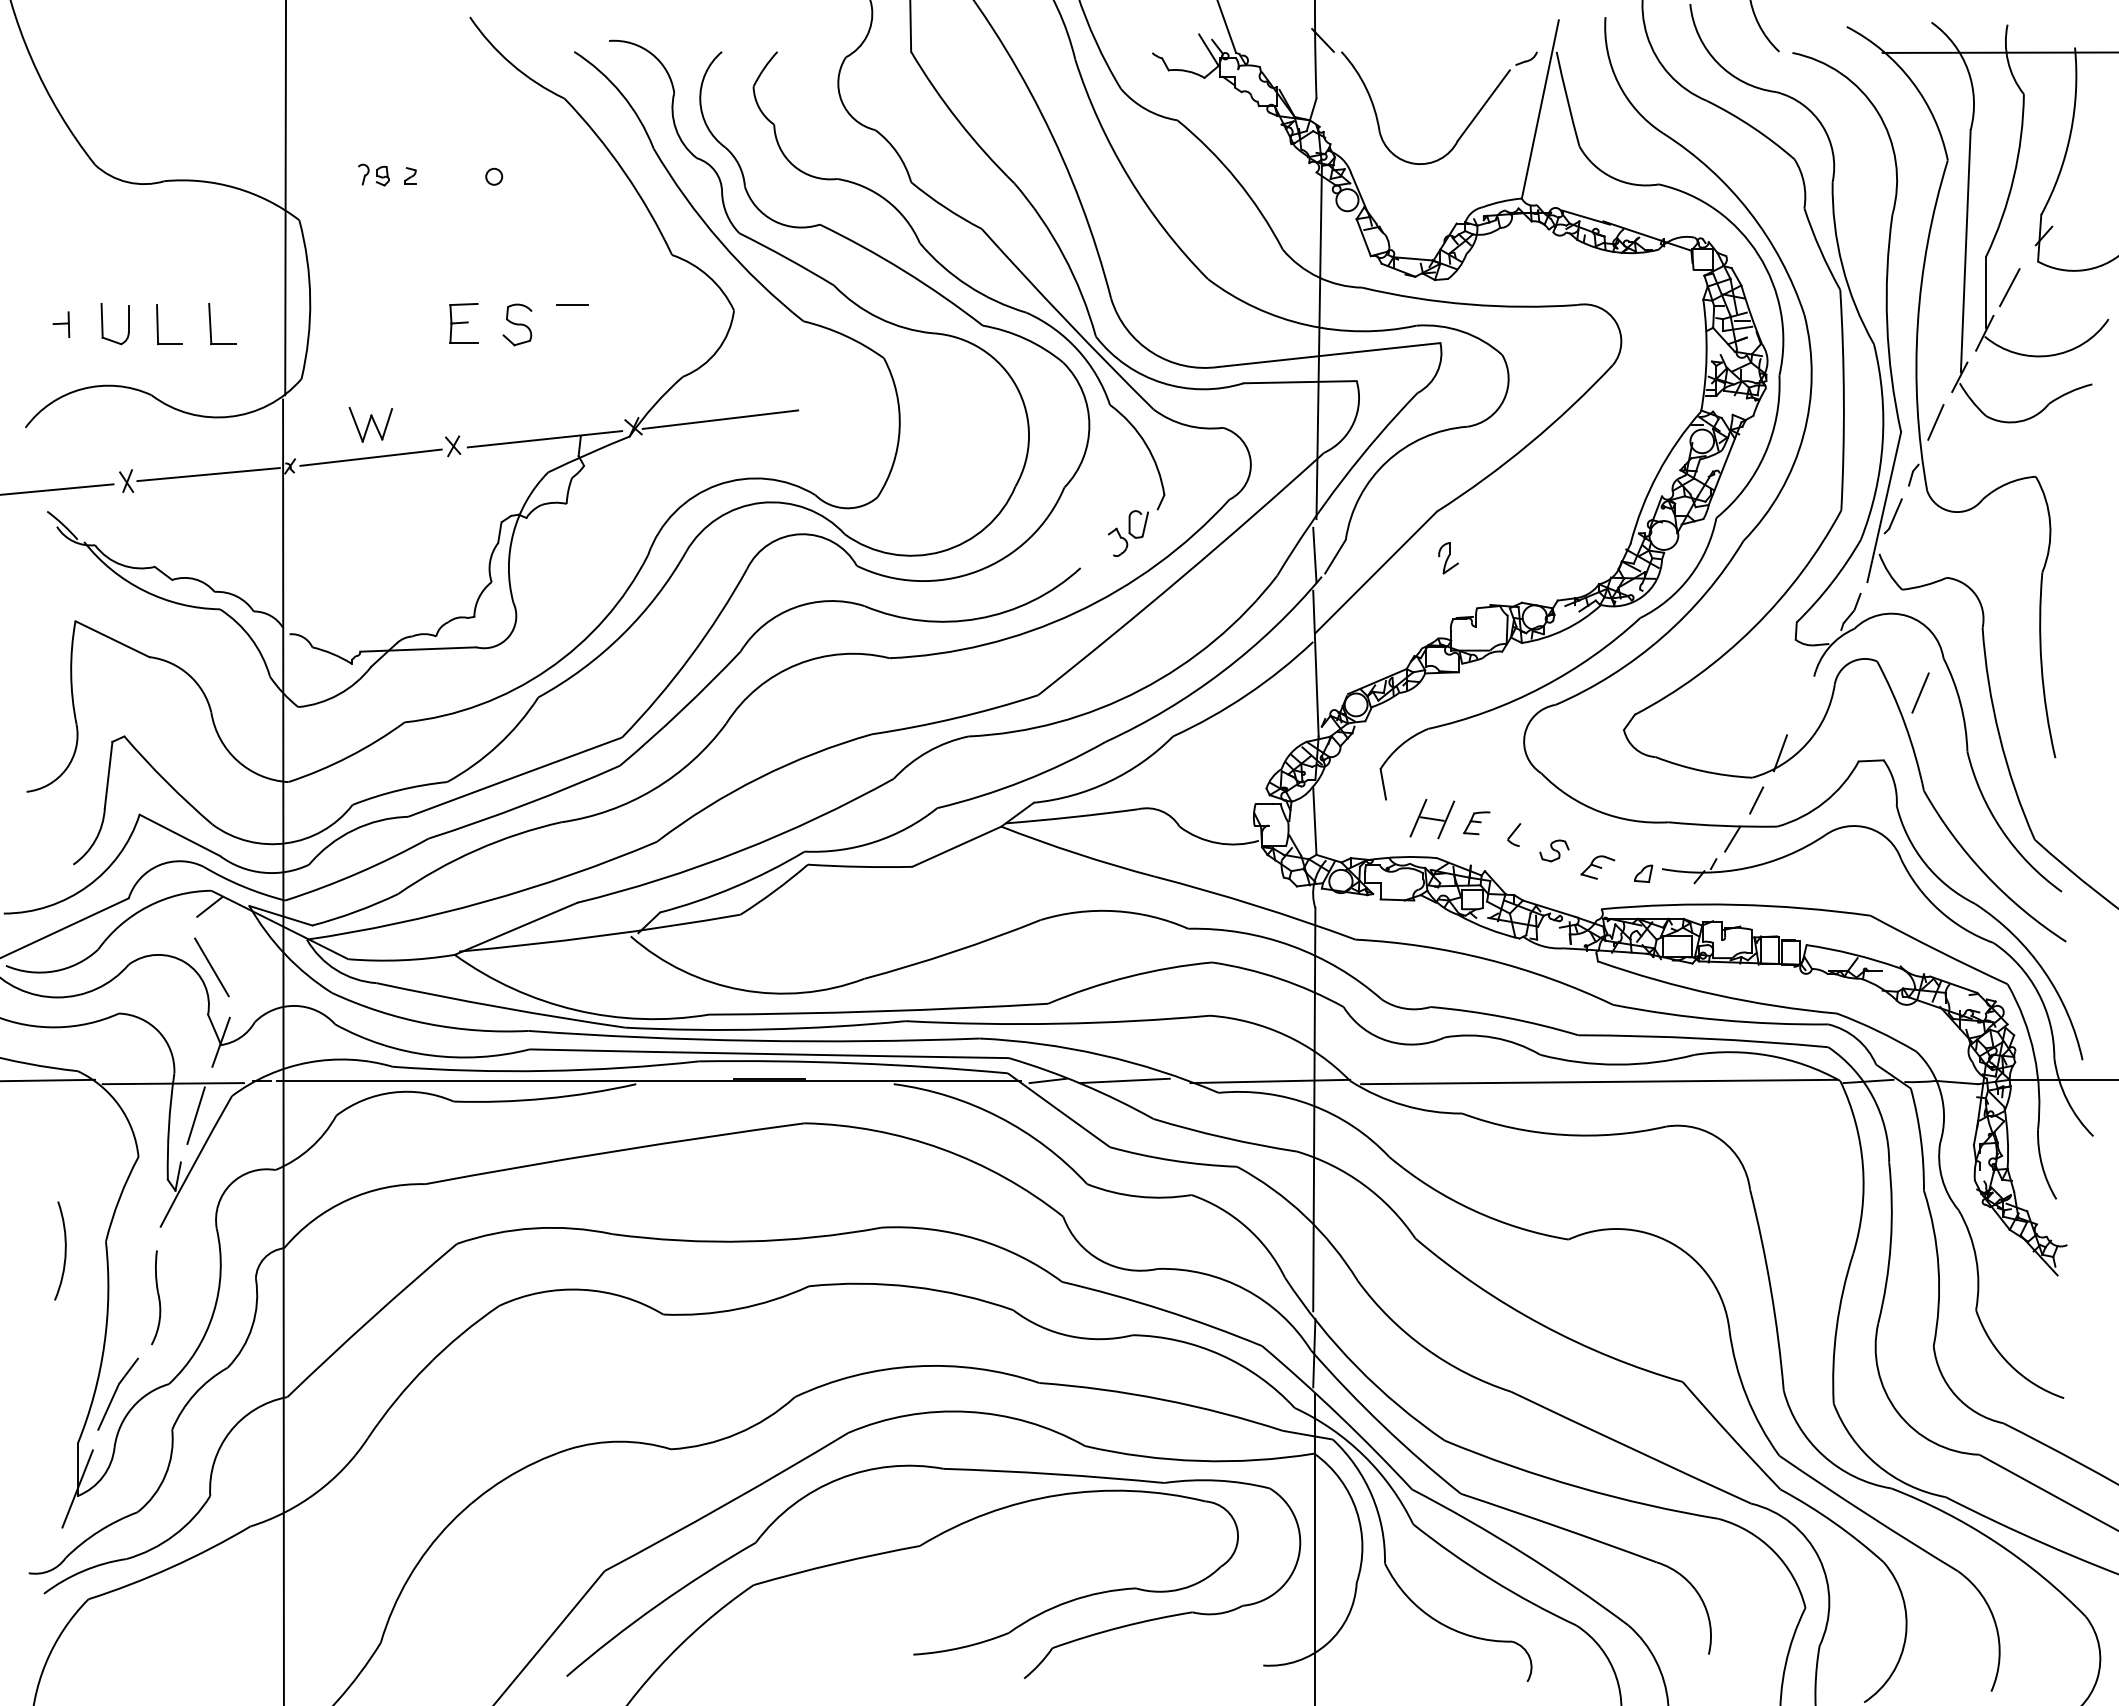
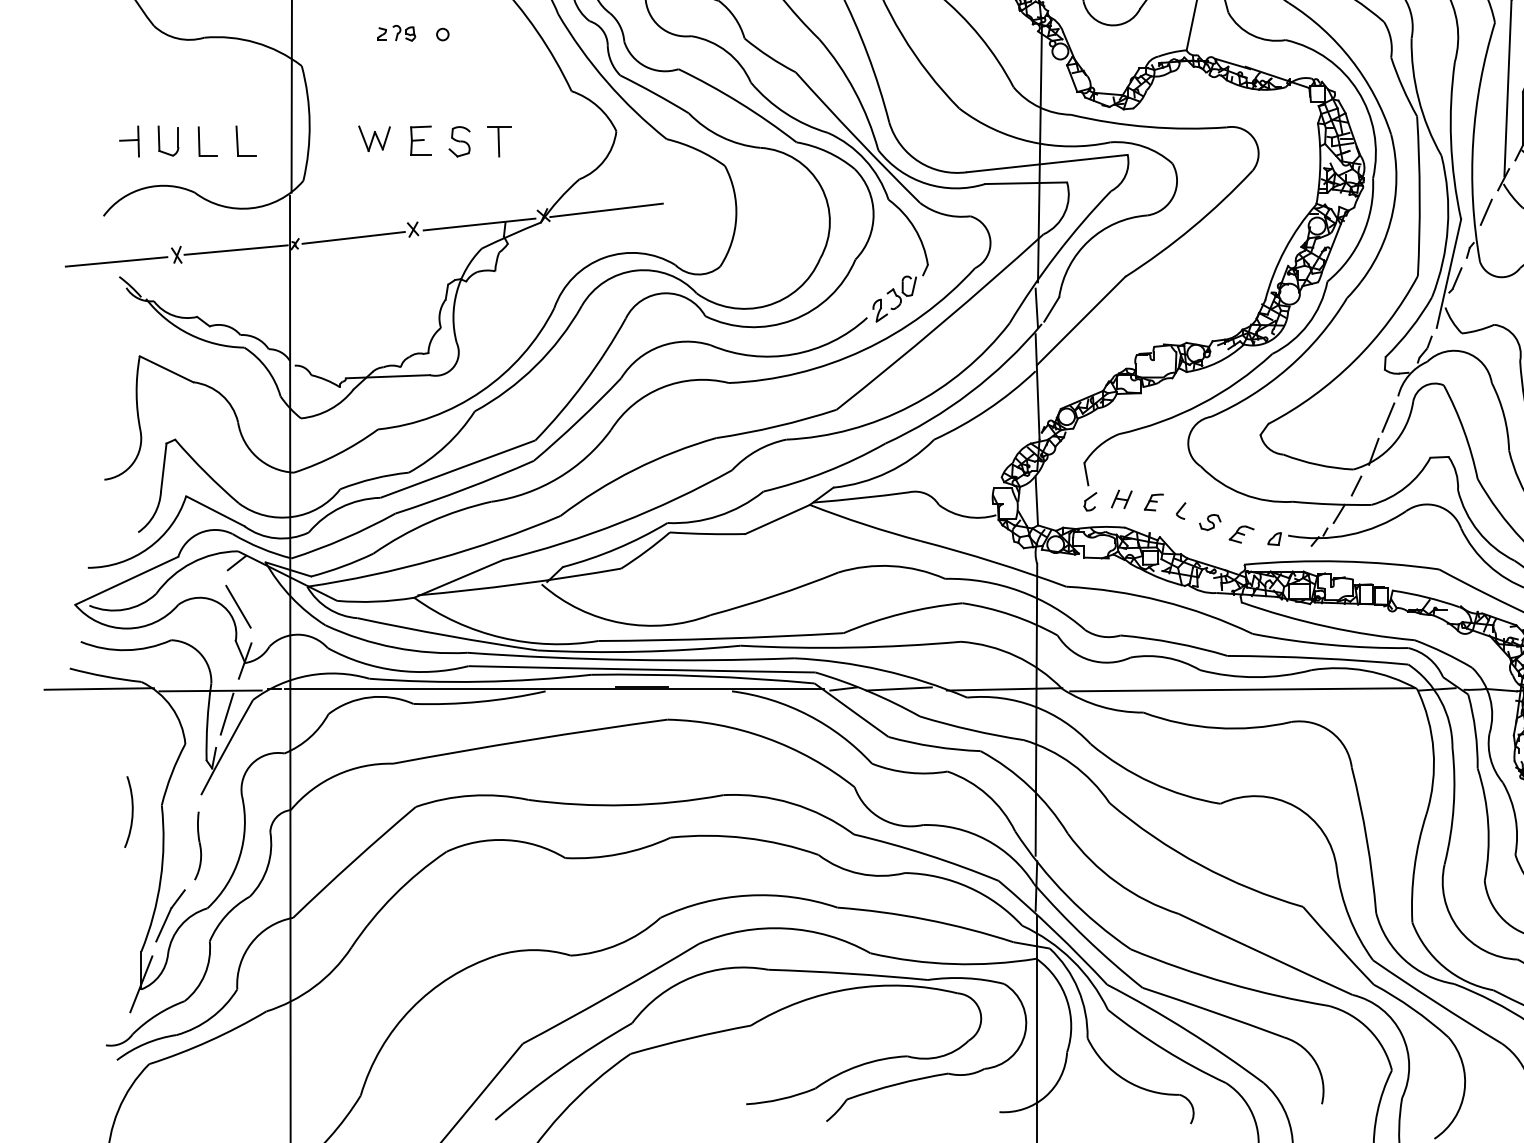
part: (373, 174) -> (403, 32), moved
part: (61, 324) -> (129, 141), size x1.67
line: (571, 325) -> (498, 142), added
part: (370, 424) -> (374, 138), moved
part: (1448, 558) -> (880, 310), moved
line: (1920, 692) -> (1388, 417), moved
part: (1431, 818) -> (1121, 499), size x0.62
part: (1388, 822) -> (1090, 501), added

